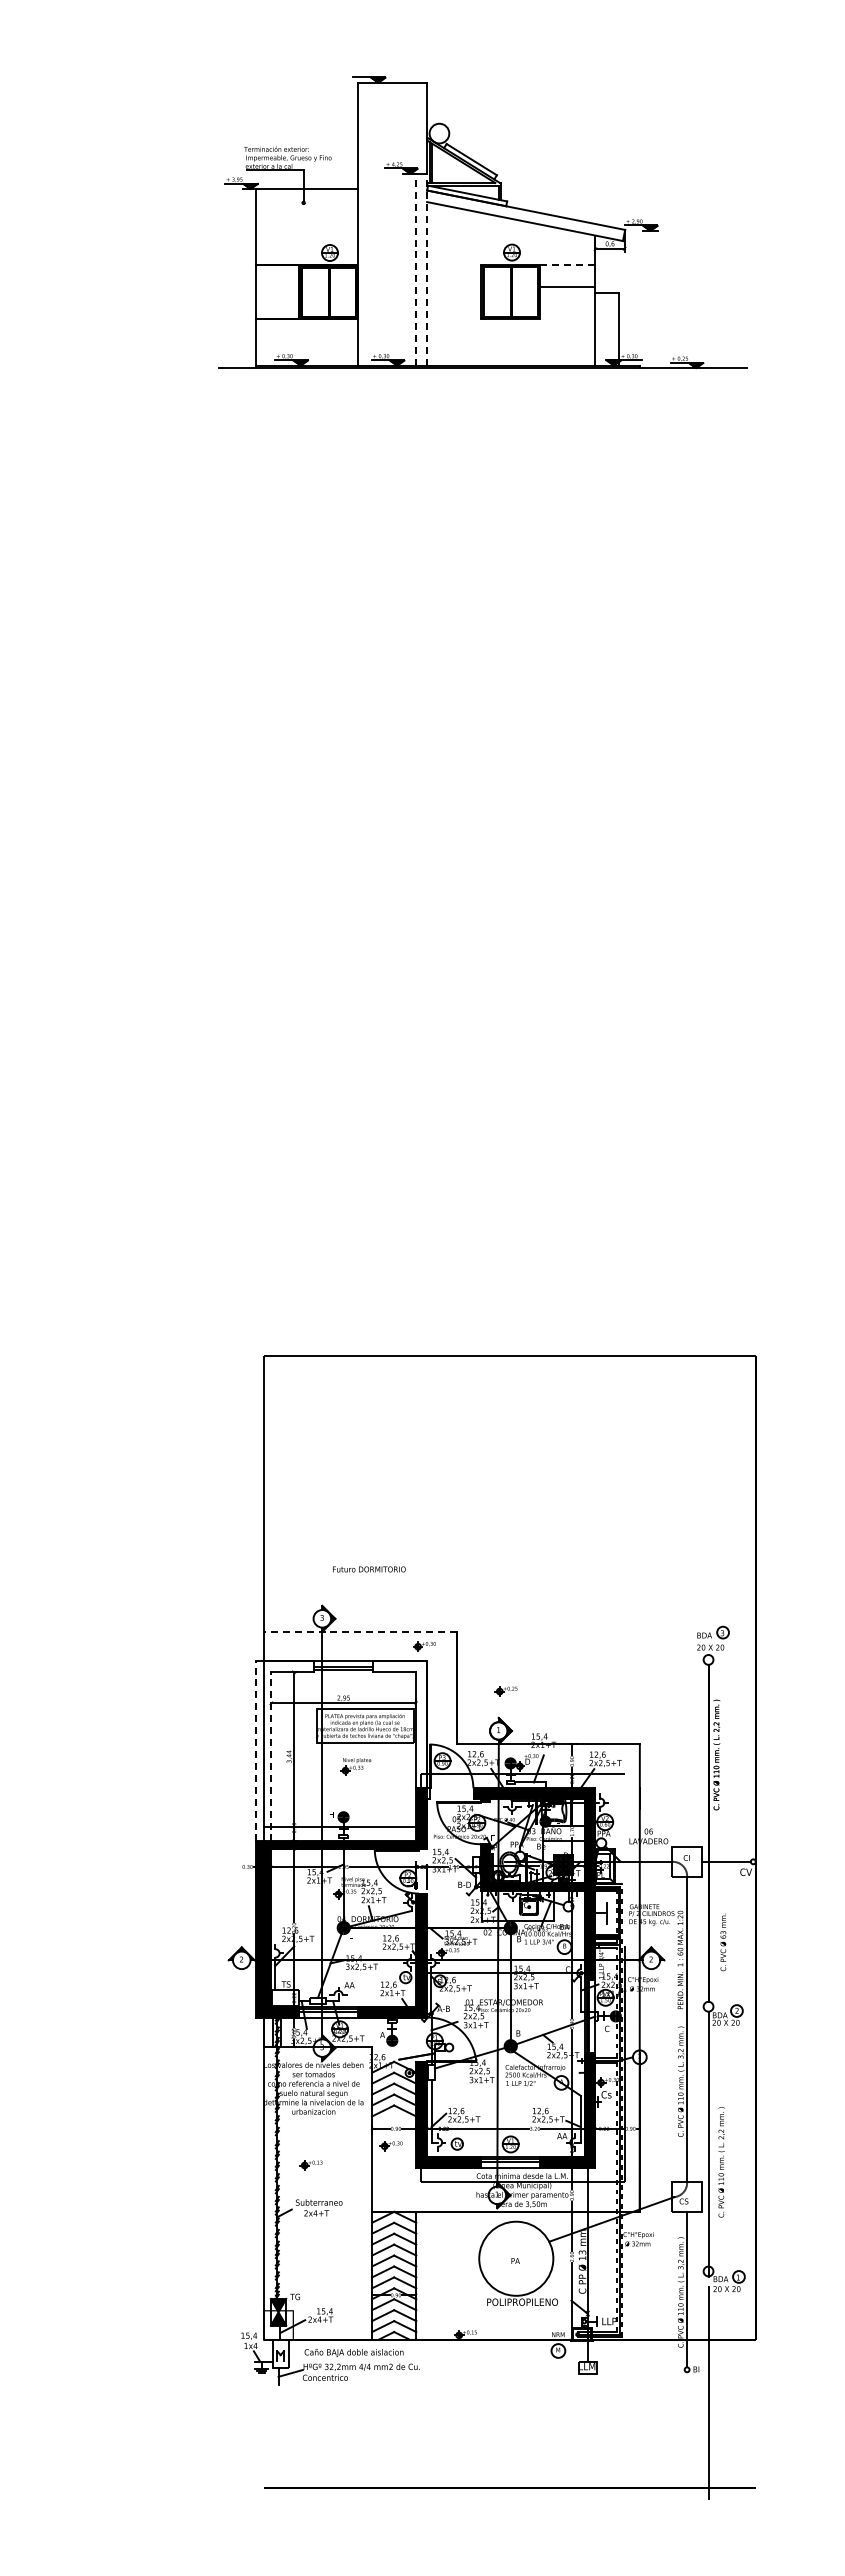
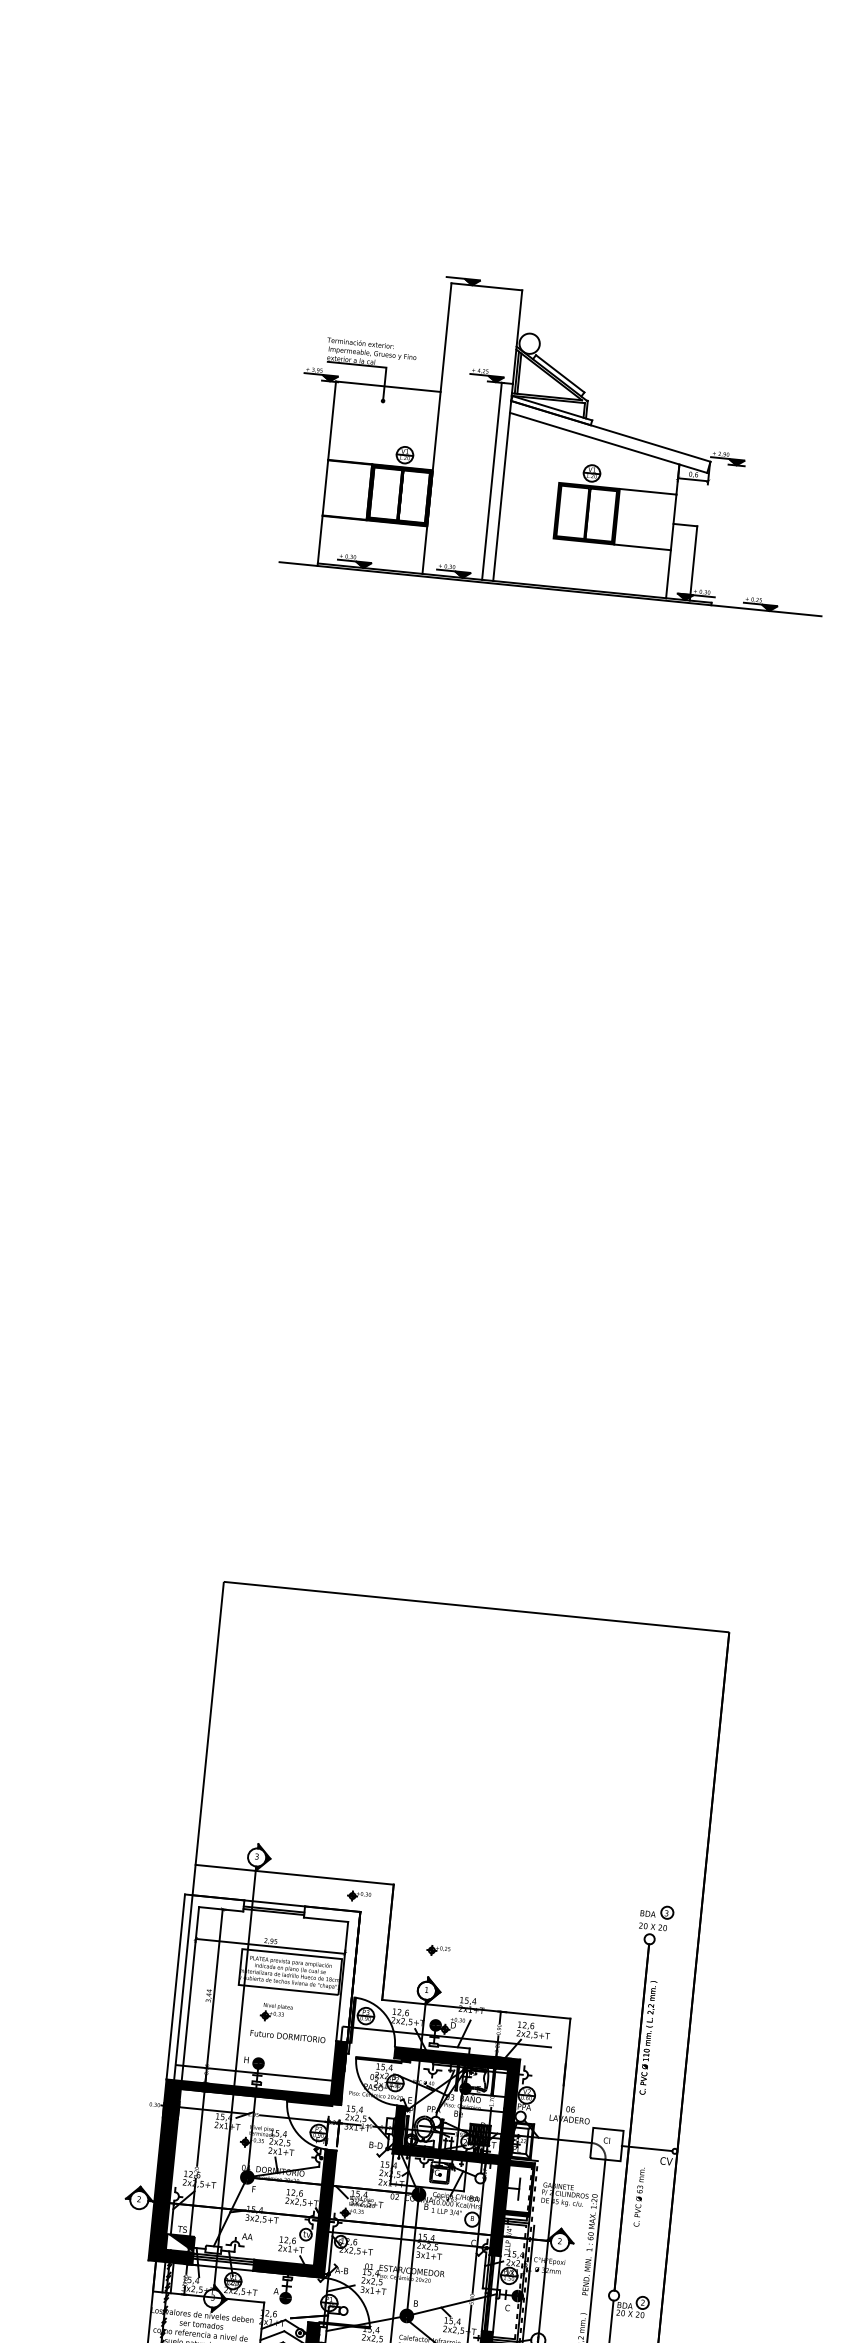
line: (567, 264) -> (647, 491), dashed -> solid
line: (416, 269) -> (492, 481), dashed -> solid
line: (427, 269) -> (503, 482), dashed -> solid
line: (567, 286) -> (642, 546), moved
text: (369, 1569) -> (288, 2036), moved
line: (359, 1631) -> (293, 1874), dashed -> solid
line: (256, 1750) -> (175, 1986), dashed -> solid
line: (271, 1756) -> (190, 1993), dashed -> solid
text: (723, 1942) -> (639, 2197), moved
fill: (285, 1997) -> (180, 2242), added

